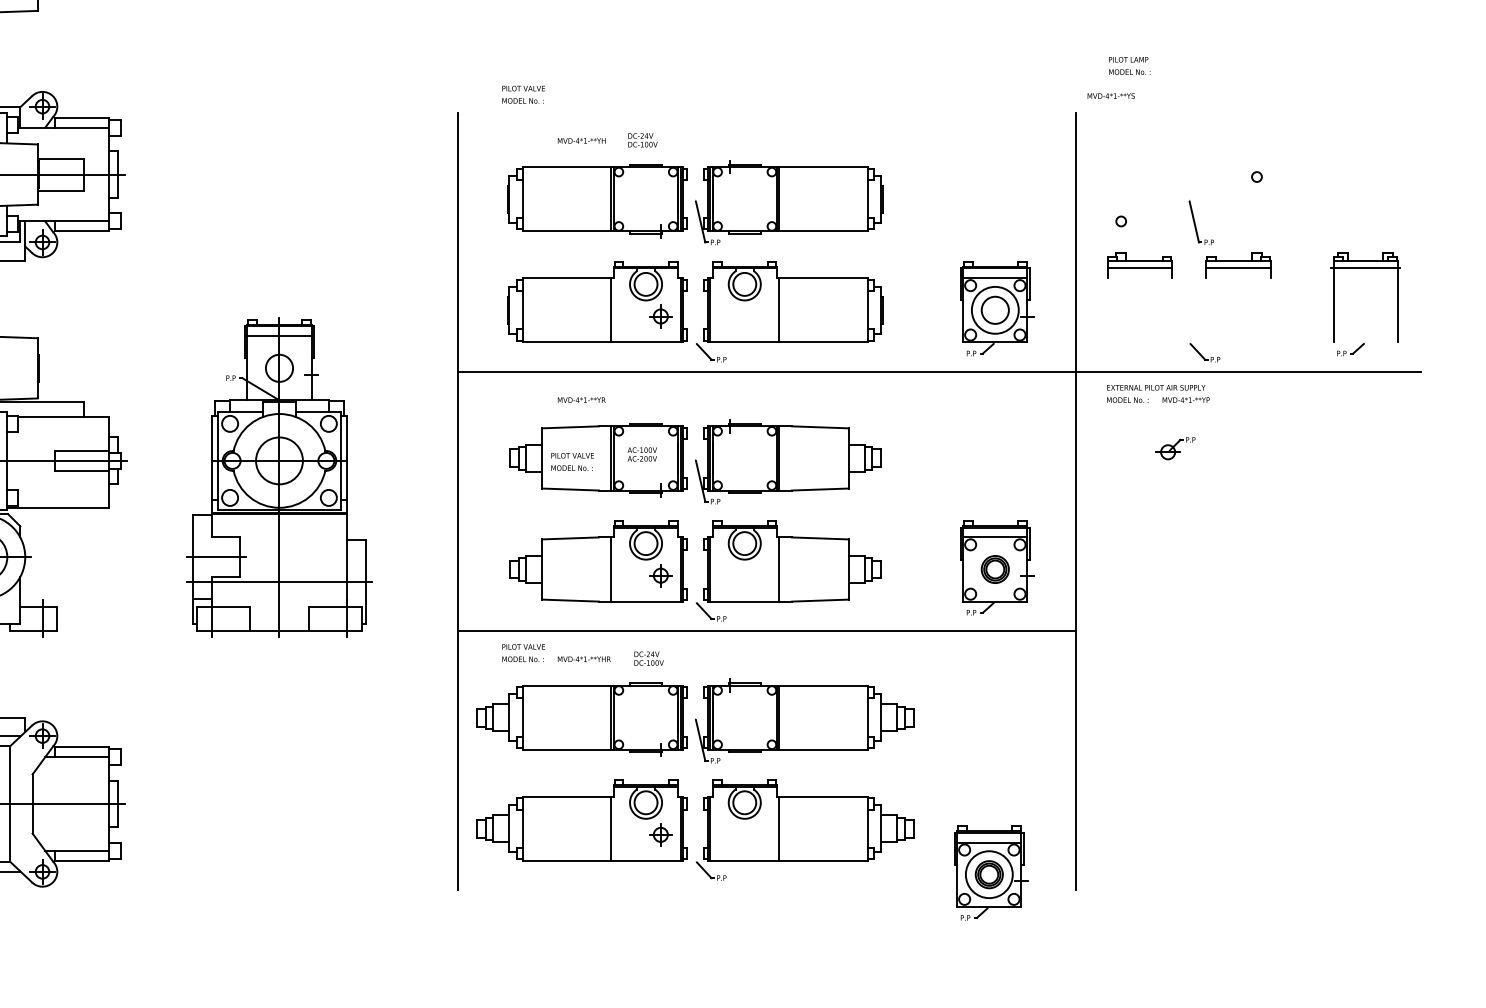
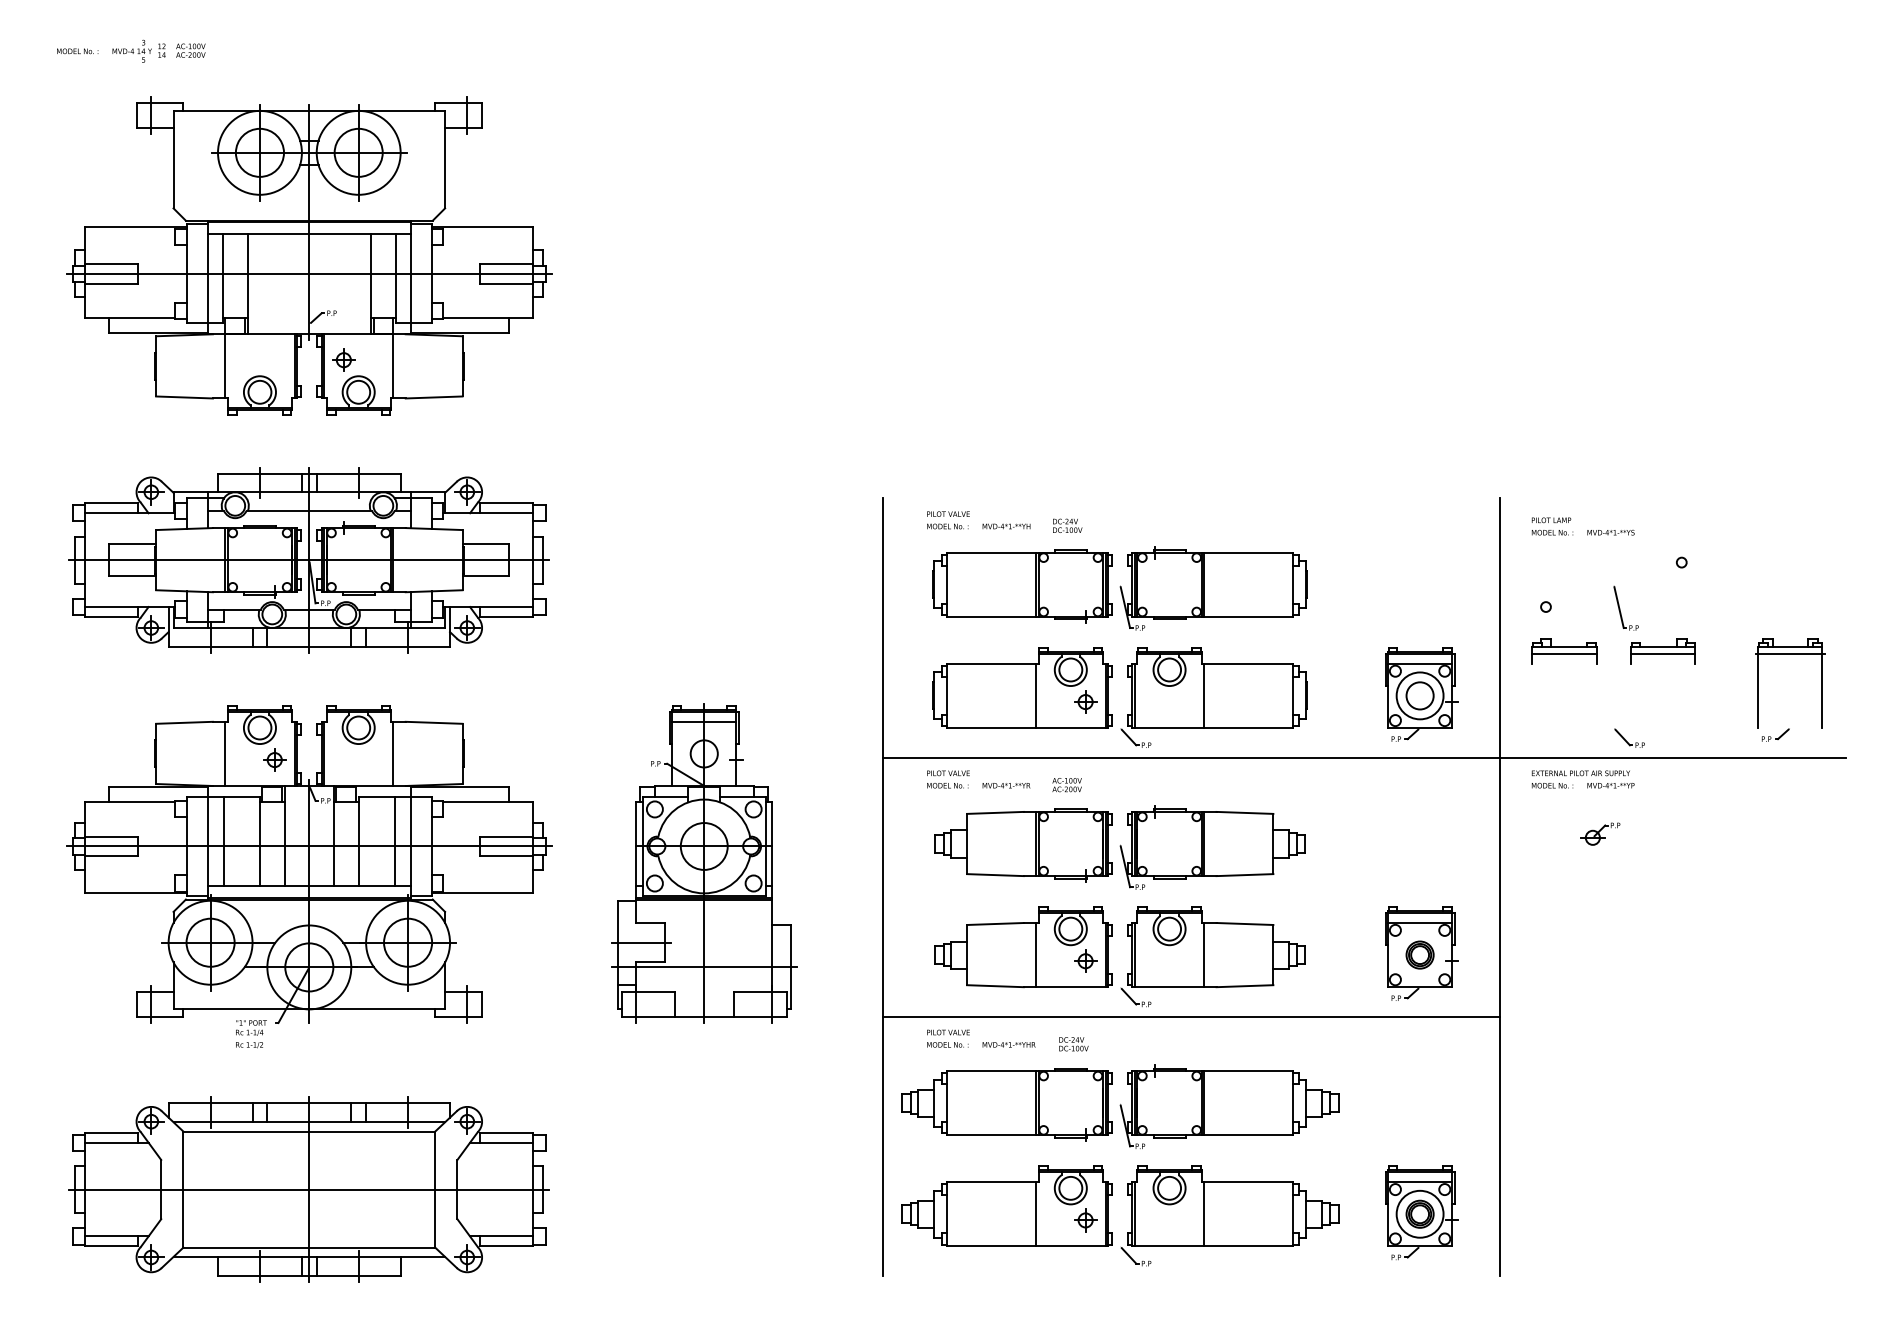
text: (1129, 65) -> (1552, 526), moved
text: (523, 94) -> (948, 520), moved
text: (1110, 95) -> (1610, 532), moved
text: (641, 454) -> (1066, 785), moved
text: (572, 461) -> (948, 779), moved
part: (990, 872) -> (1421, 1212), moved

